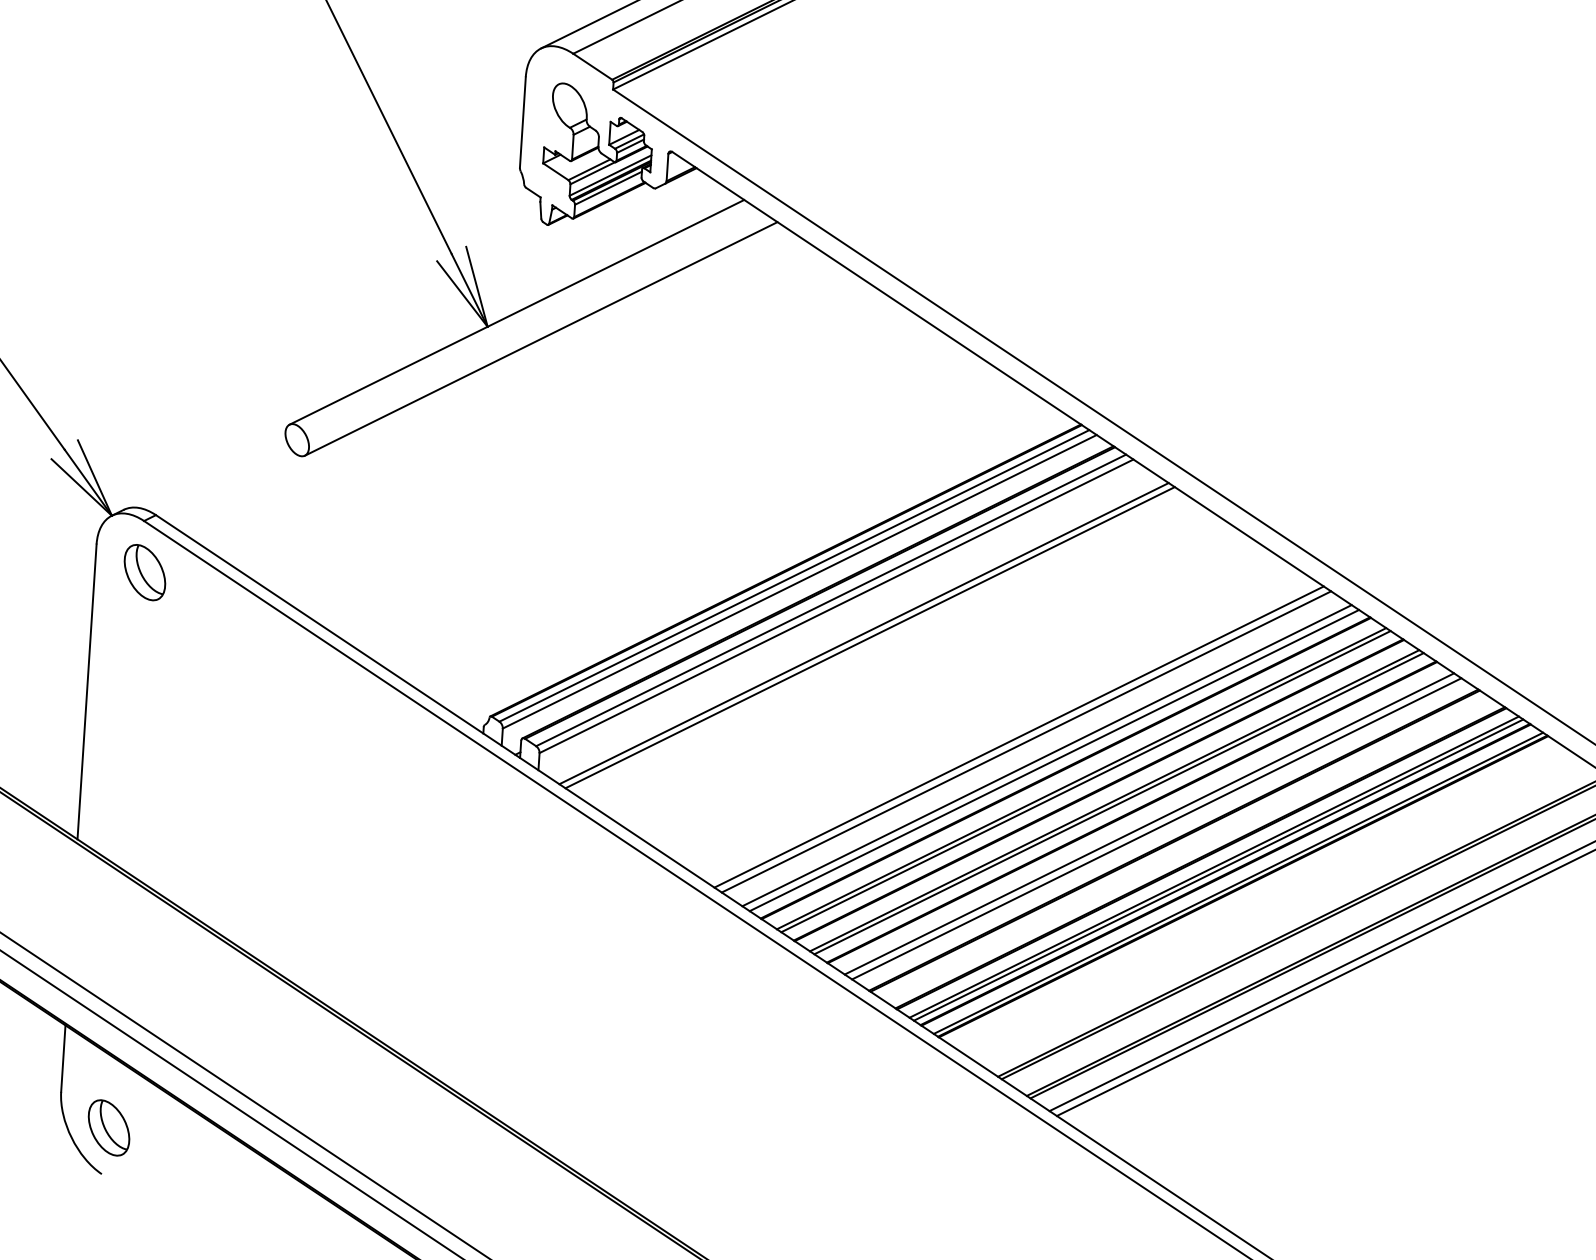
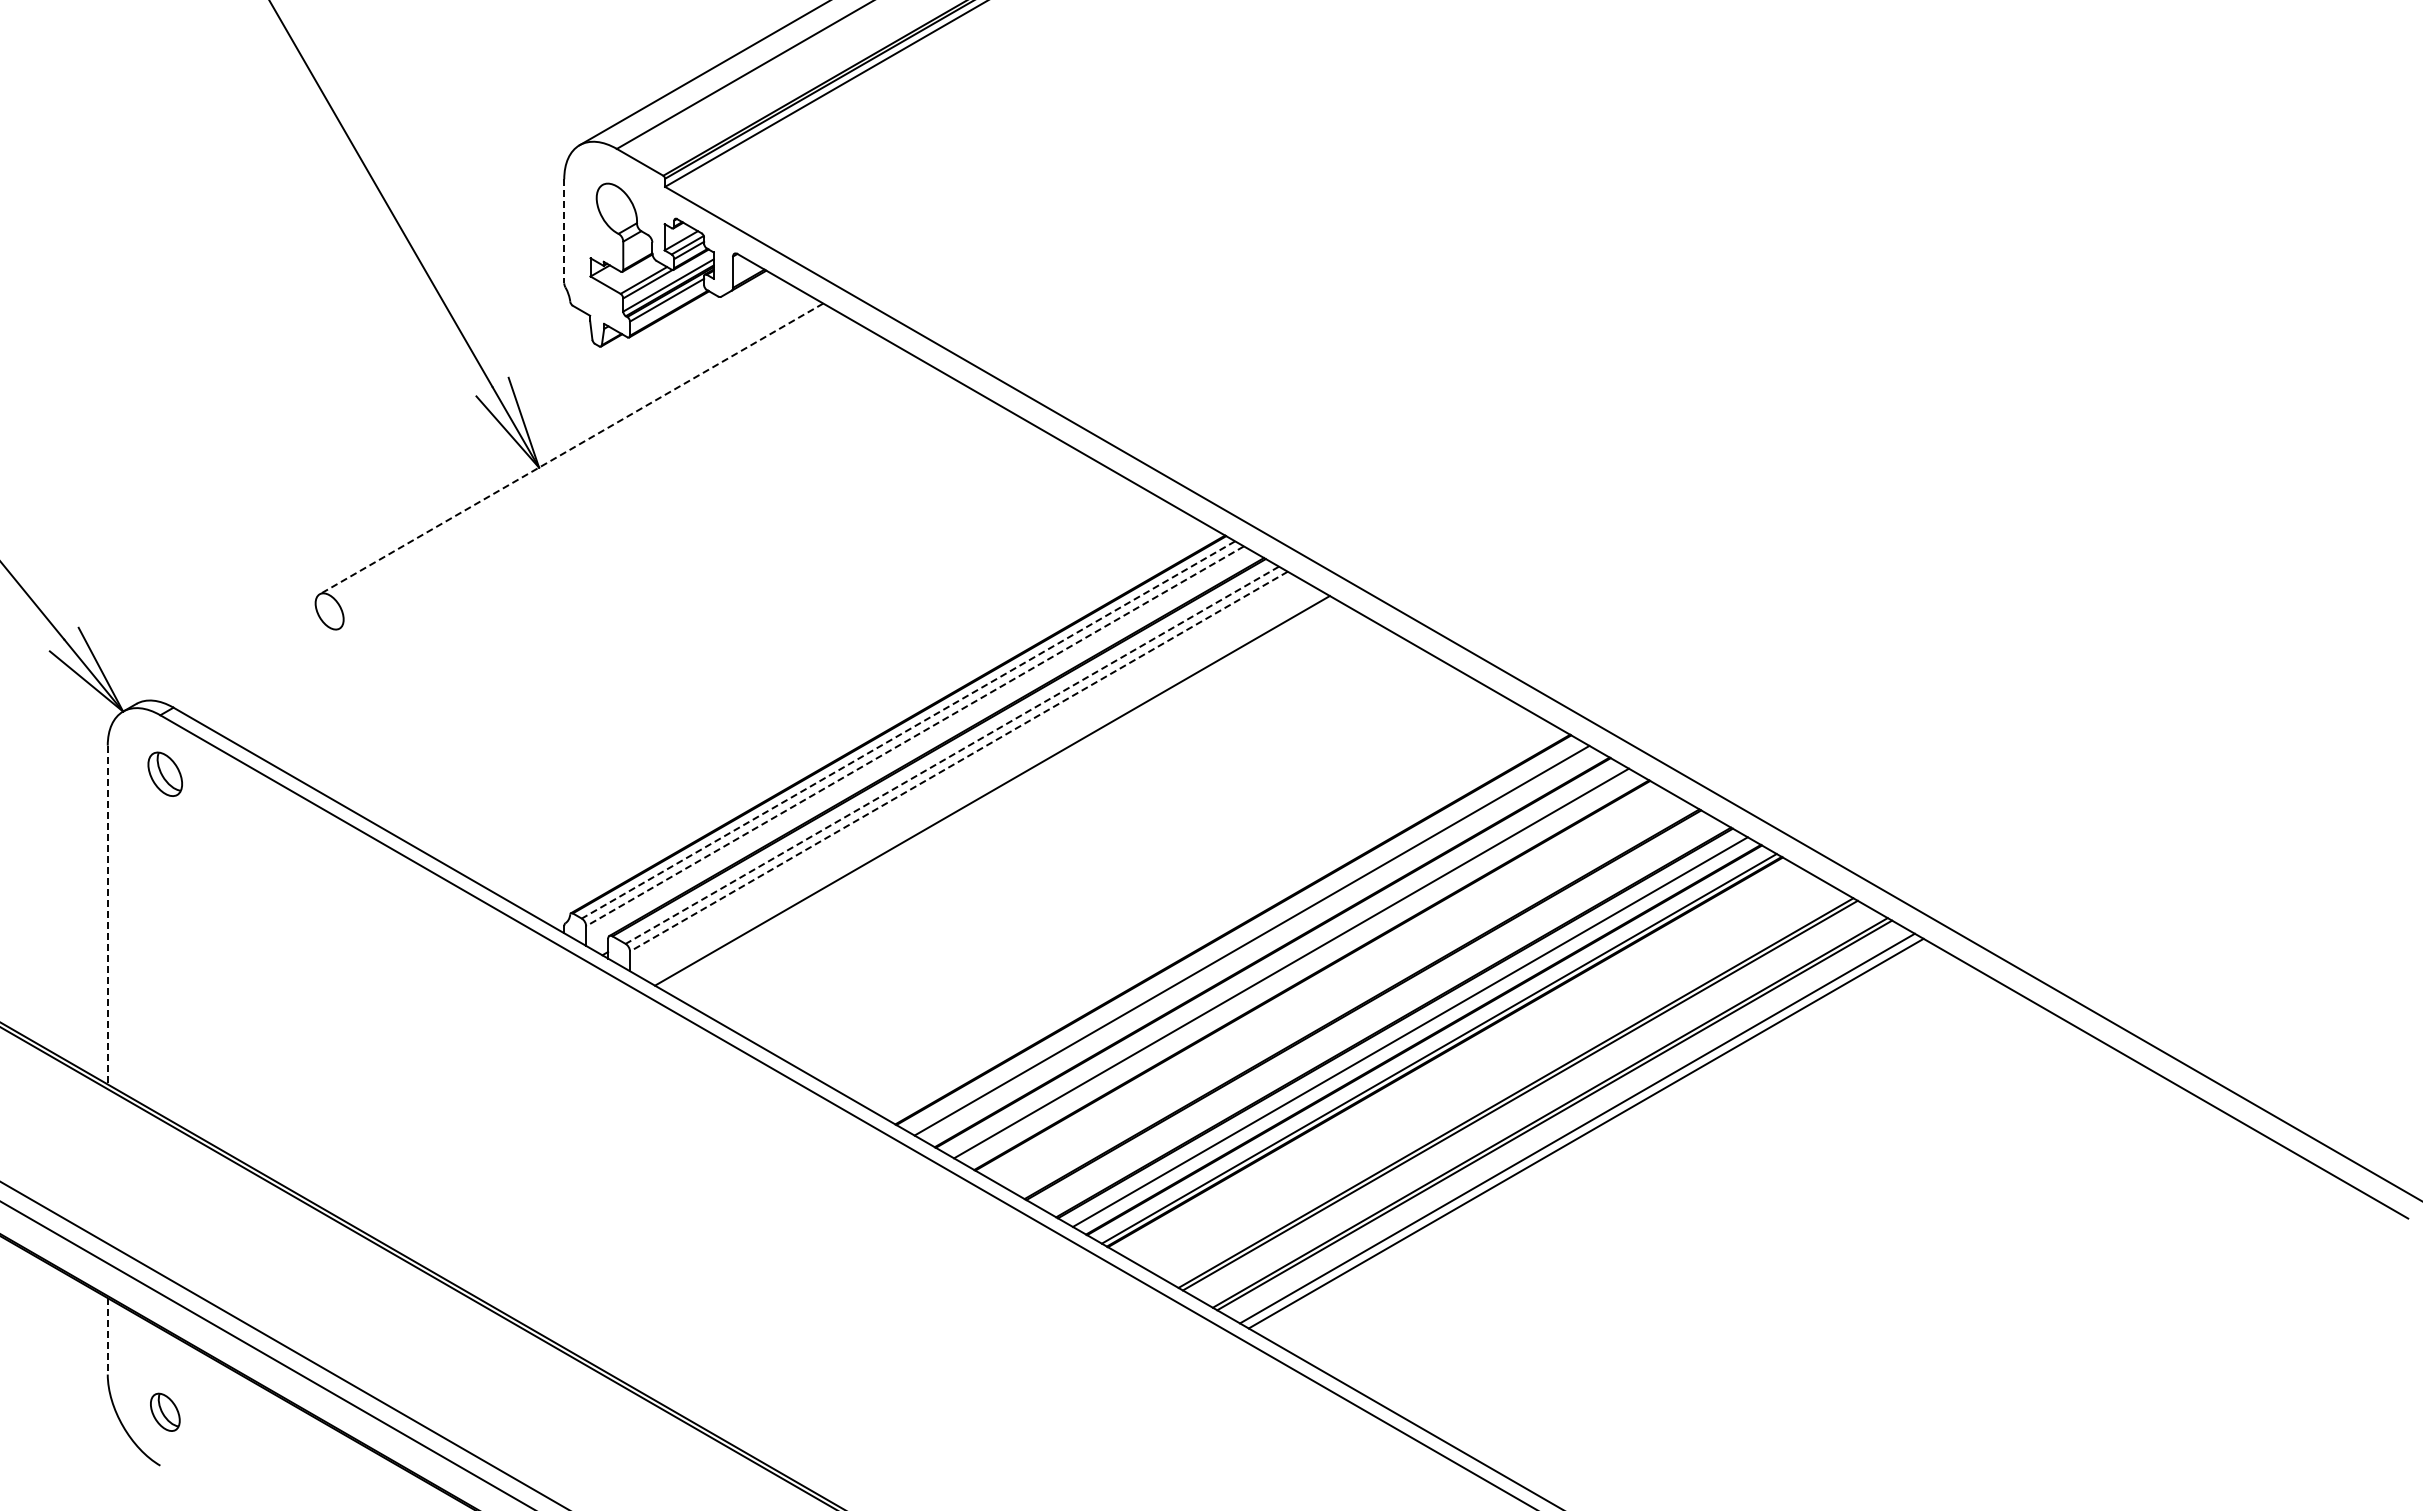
line: (523, 122) -> (564, 231), solid -> dashed
line: (516, 311) -> (571, 448), solid -> dashed
line: (541, 338) -> (601, 477), removed
part: (145, 572) -> (165, 774), size x0.7
line: (794, 576) -> (908, 730), solid -> dashed
line: (800, 581) -> (915, 736), solid -> dashed
line: (830, 600) -> (951, 755), solid -> dashed
line: (836, 606) -> (958, 761), solid -> dashed
line: (869, 637) -> (999, 794), removed
line: (86, 692) -> (107, 915), solid -> dashed
line: (1019, 736) -> (1177, 897), removed
line: (1025, 741) -> (1185, 902), removed
line: (1046, 755) -> (1210, 916), removed
line: (1054, 760) -> (1219, 921), removed
line: (1085, 781) -> (1256, 943), removed
line: (1118, 803) -> (1296, 966), removed
line: (1148, 823) -> (1332, 987), removed
line: (1156, 828) -> (1341, 992), removed
line: (1218, 869) -> (1415, 1034), removed
line: (63, 1058) -> (107, 1336), solid -> dashed
part: (109, 1128) -> (165, 1412), size x0.6

